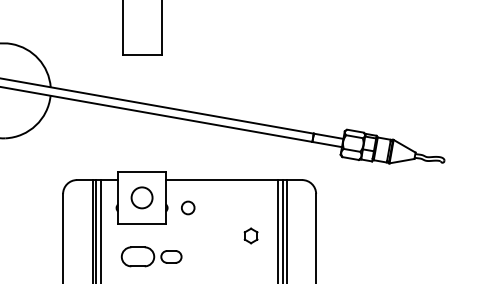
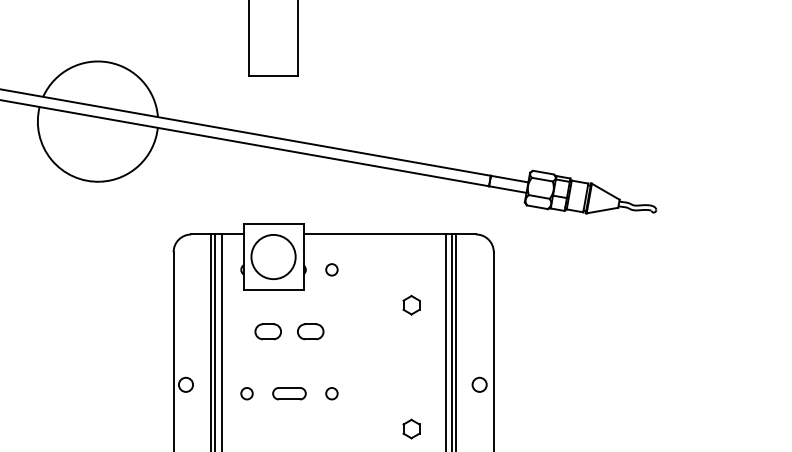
circle: (142, 197) -> (273, 256), size x1.67
circle: (187, 207) -> (331, 269), size x0.71
part: (137, 256) -> (267, 331), size x0.62

